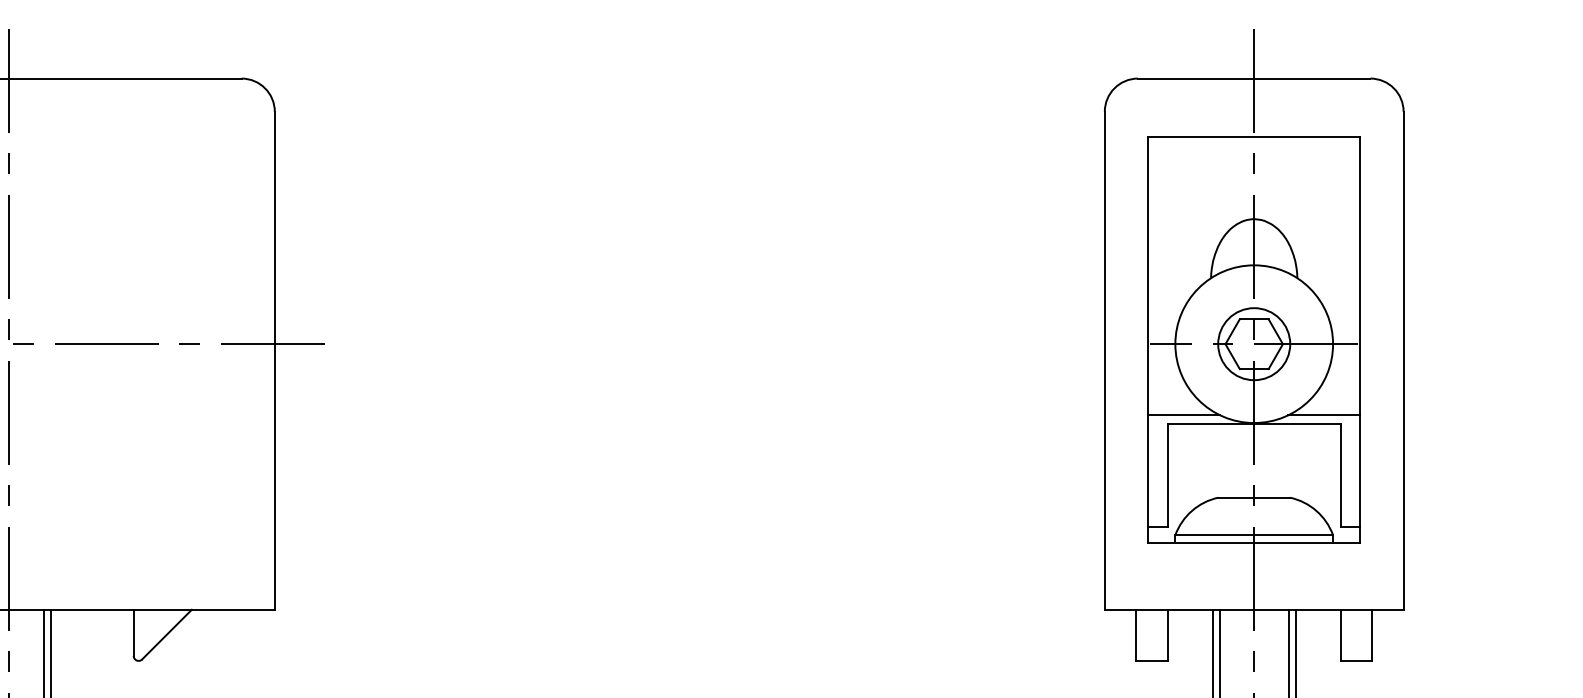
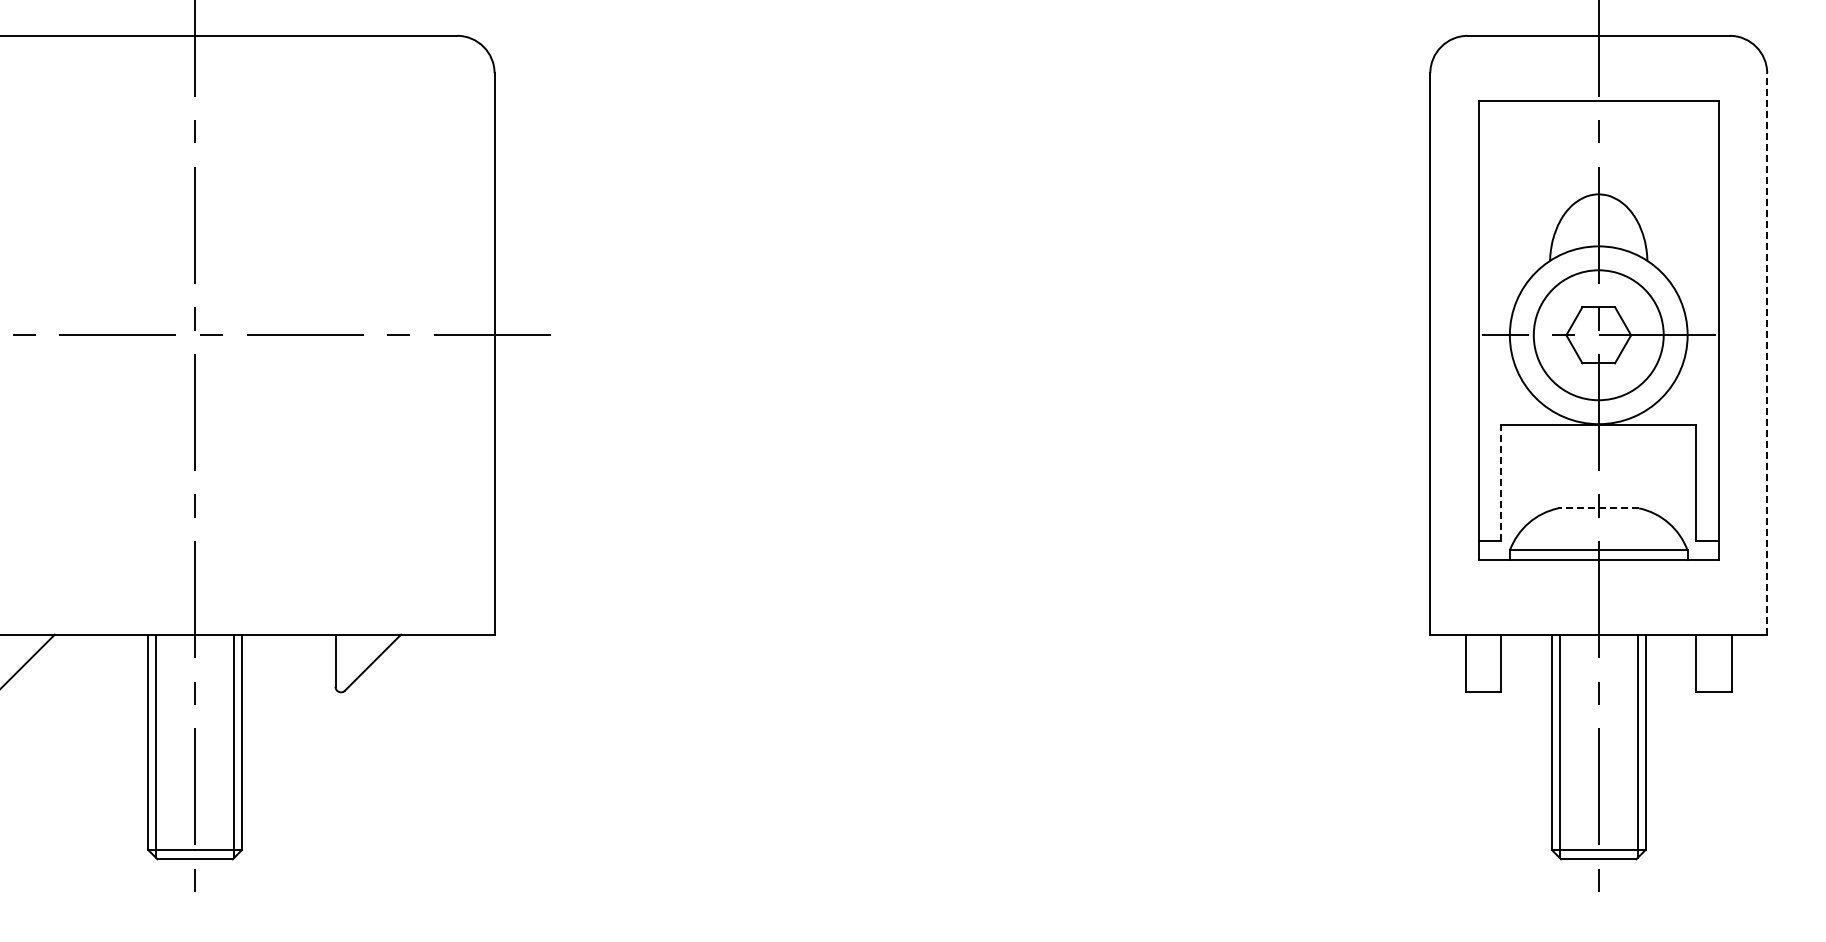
circle: (1253, 343) -> (1598, 334), size x1.6
line: (1403, 360) -> (1767, 353), solid -> dashed
line: (1183, 415) -> (1519, 415), removed
line: (1324, 415) -> (1677, 415), removed
line: (1167, 474) -> (1501, 482), solid -> dashed
line: (1253, 497) -> (1598, 508), solid -> dashed

